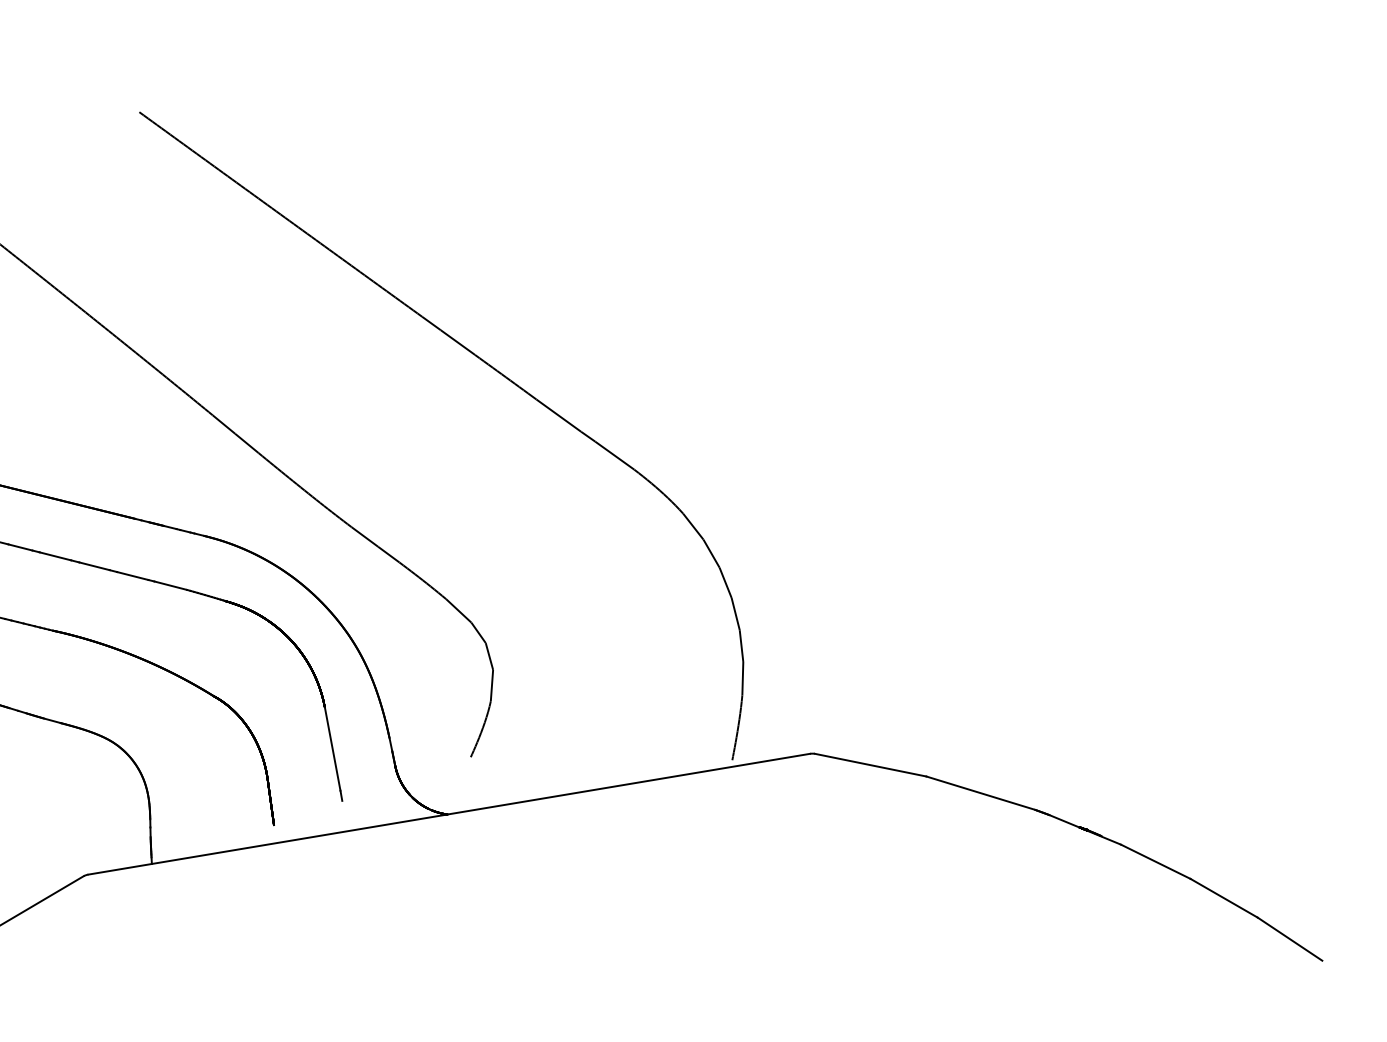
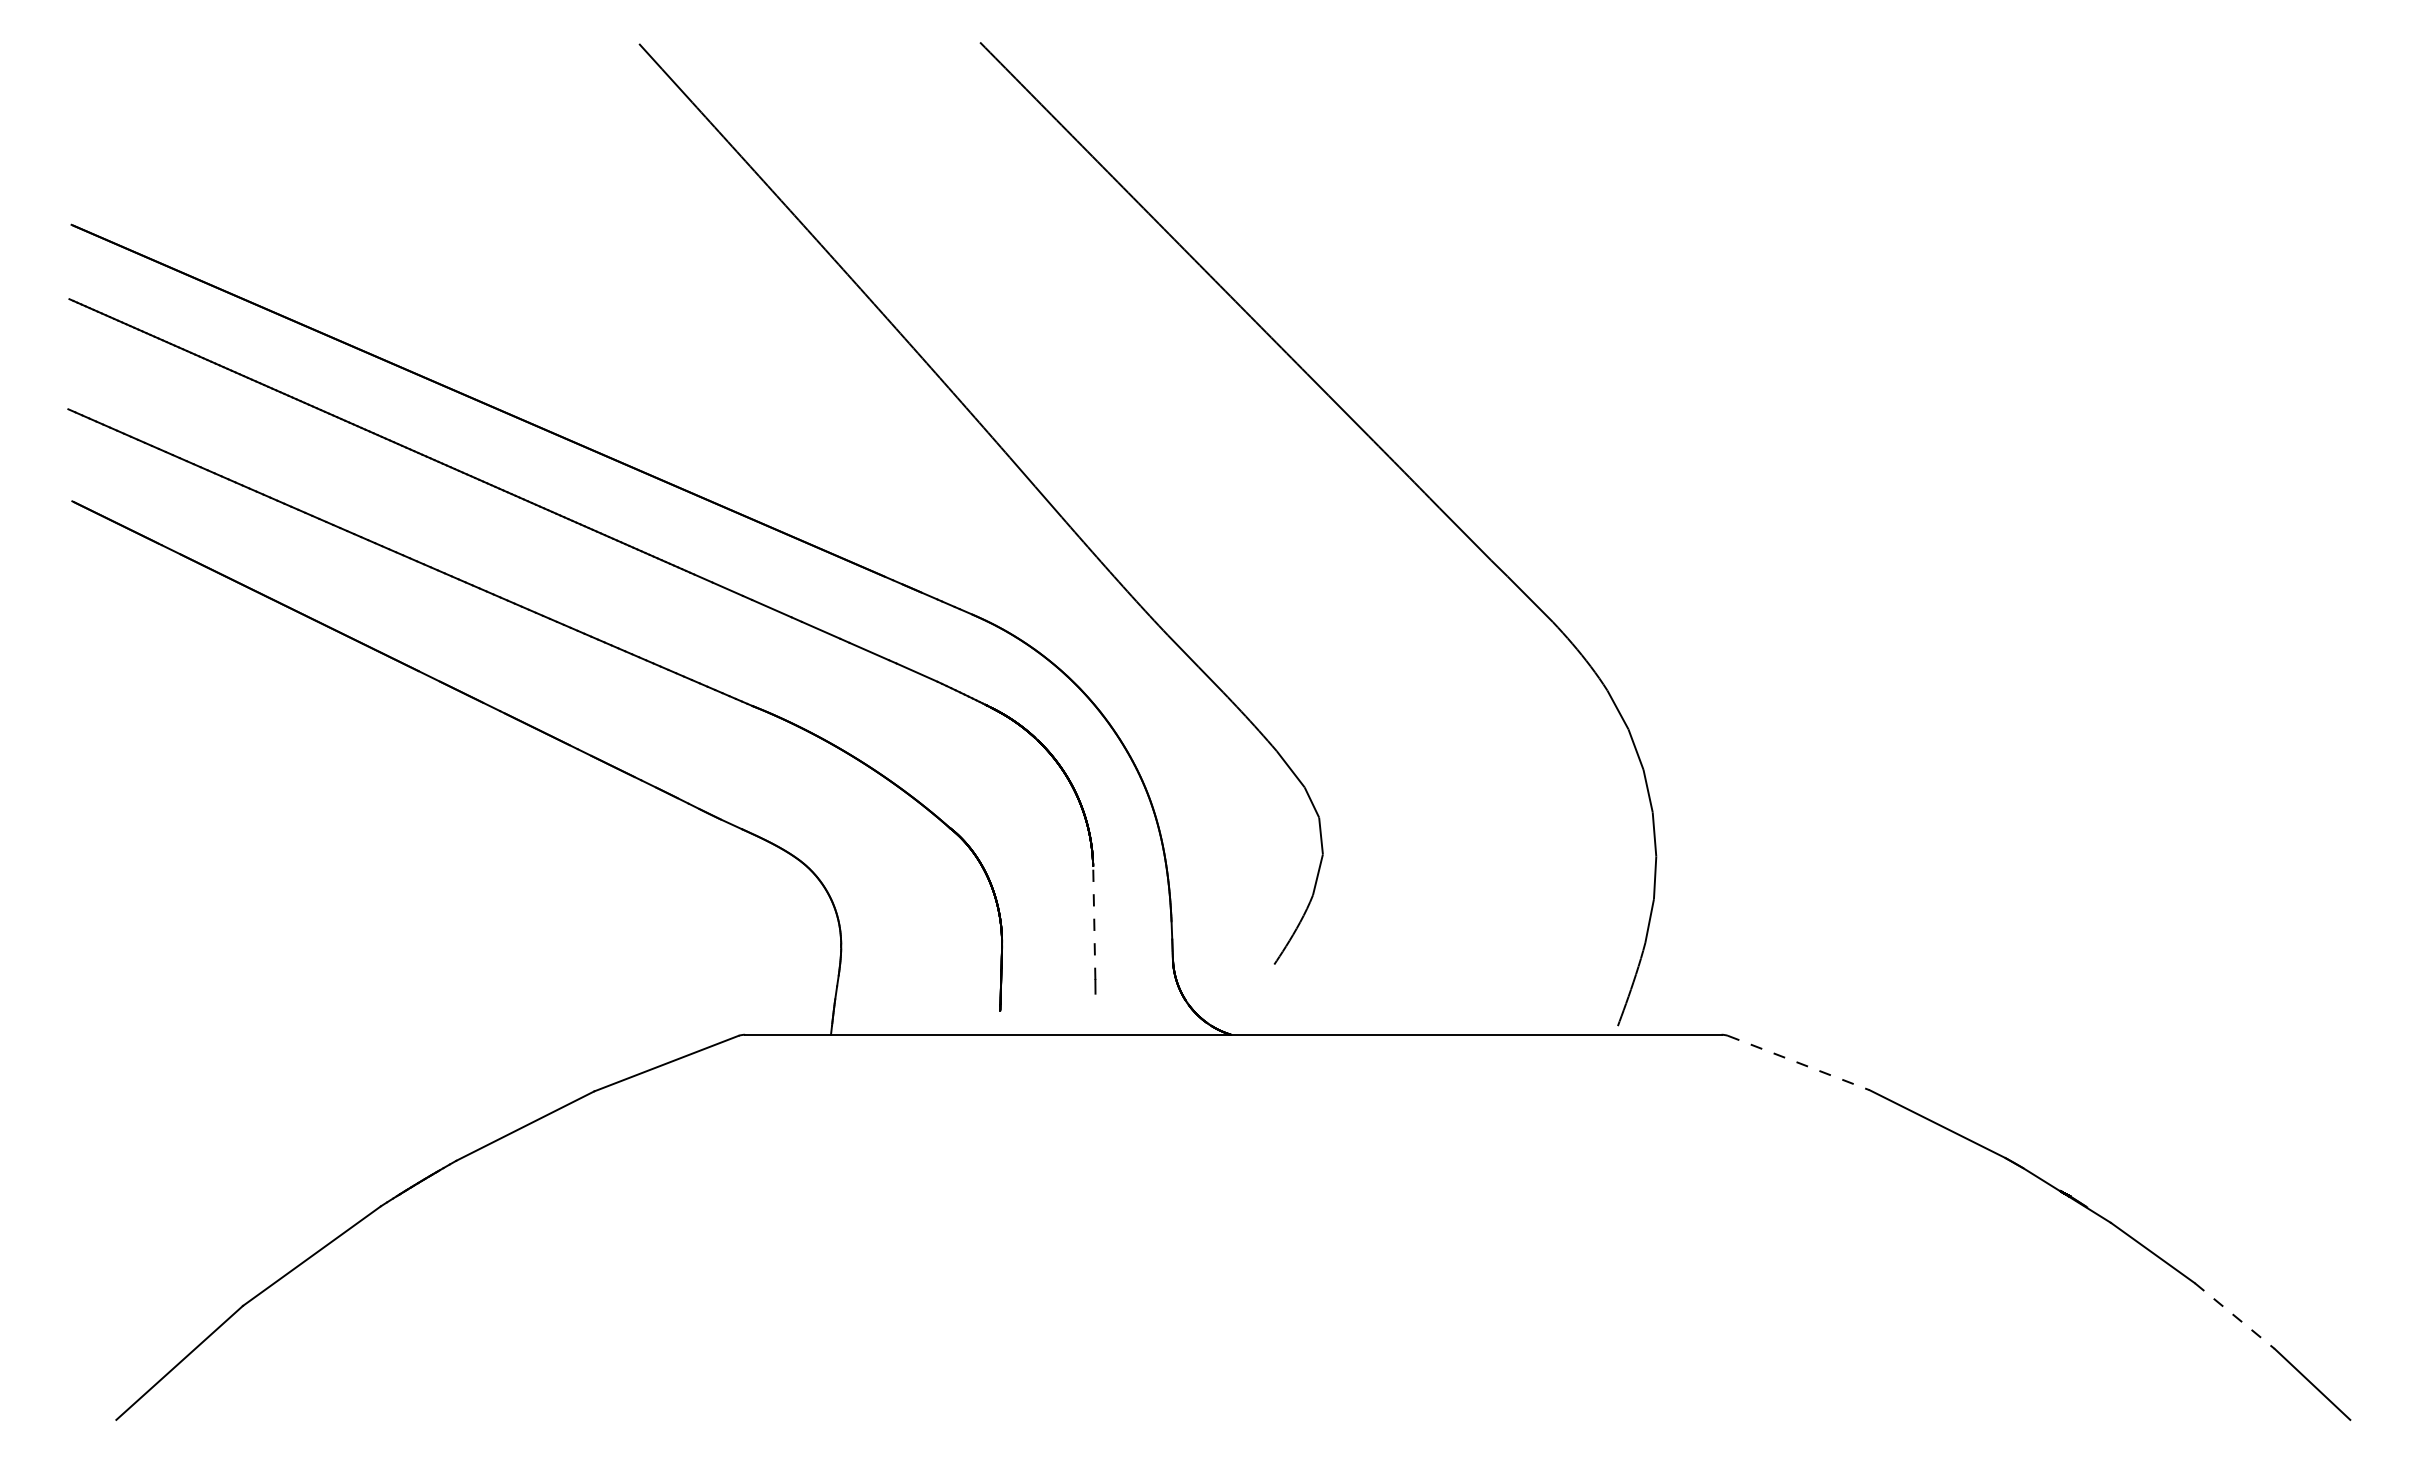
line: (332, 749) -> (1094, 923), solid -> dashed
line: (870, 765) -> (1798, 1063), solid -> dashed
line: (1223, 898) -> (2234, 1316), solid -> dashed

